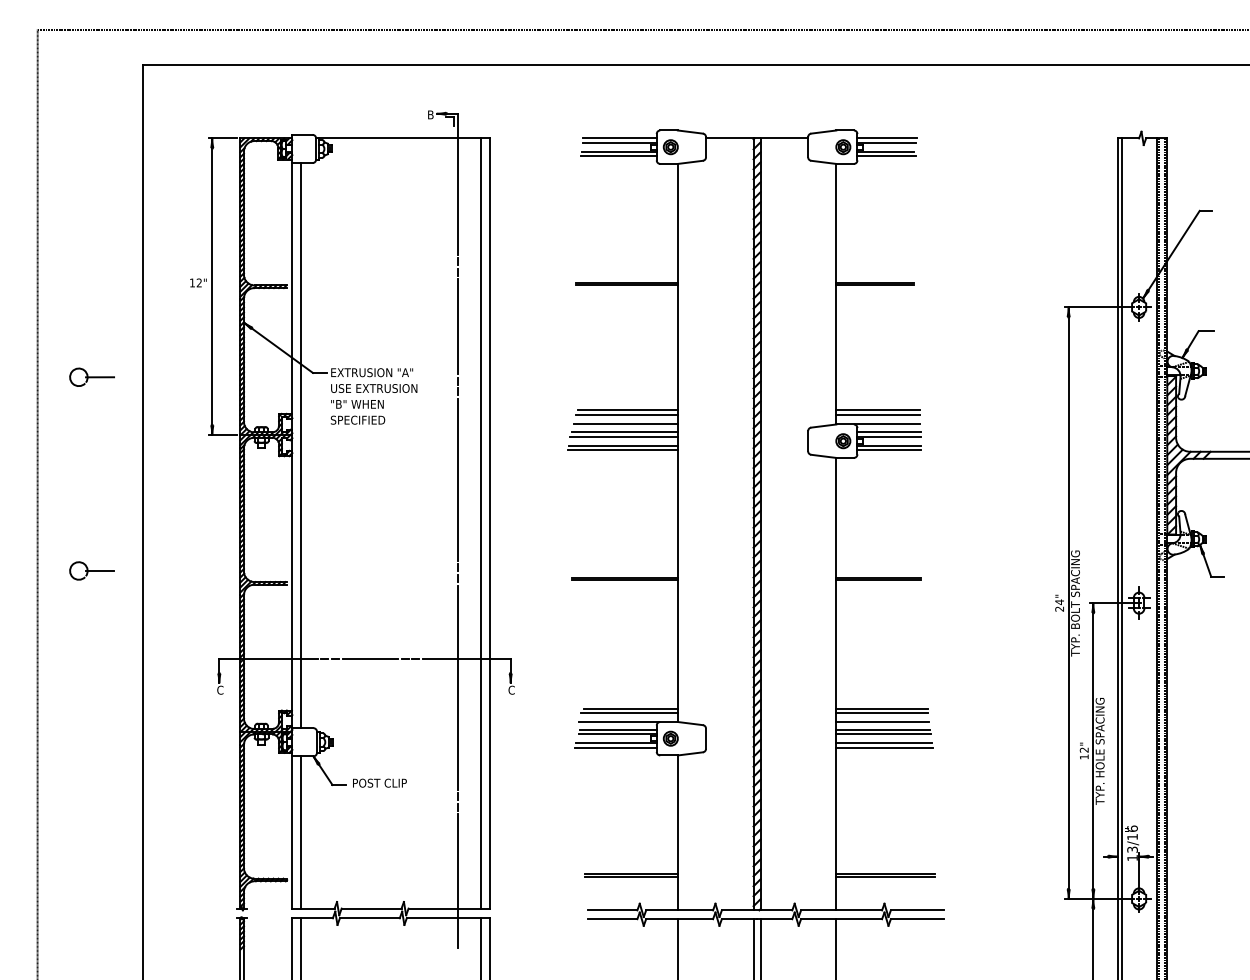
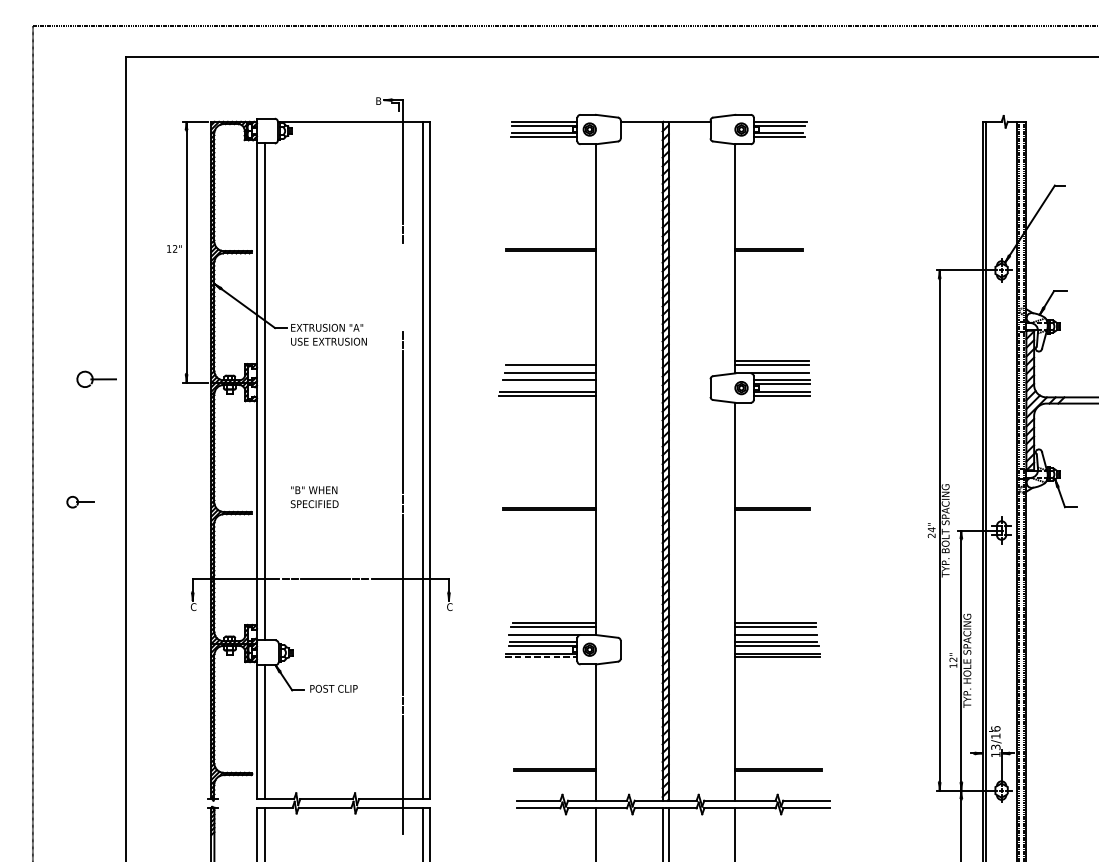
line: (457, 326) -> (402, 287), removed
part: (91, 376) -> (96, 378), moved
line: (627, 410) -> (551, 361), removed
text: (357, 412) -> (314, 497), moved
line: (623, 436) -> (548, 383), removed
part: (91, 570) -> (80, 501), size x0.7
line: (615, 747) -> (541, 657), solid -> dashed

